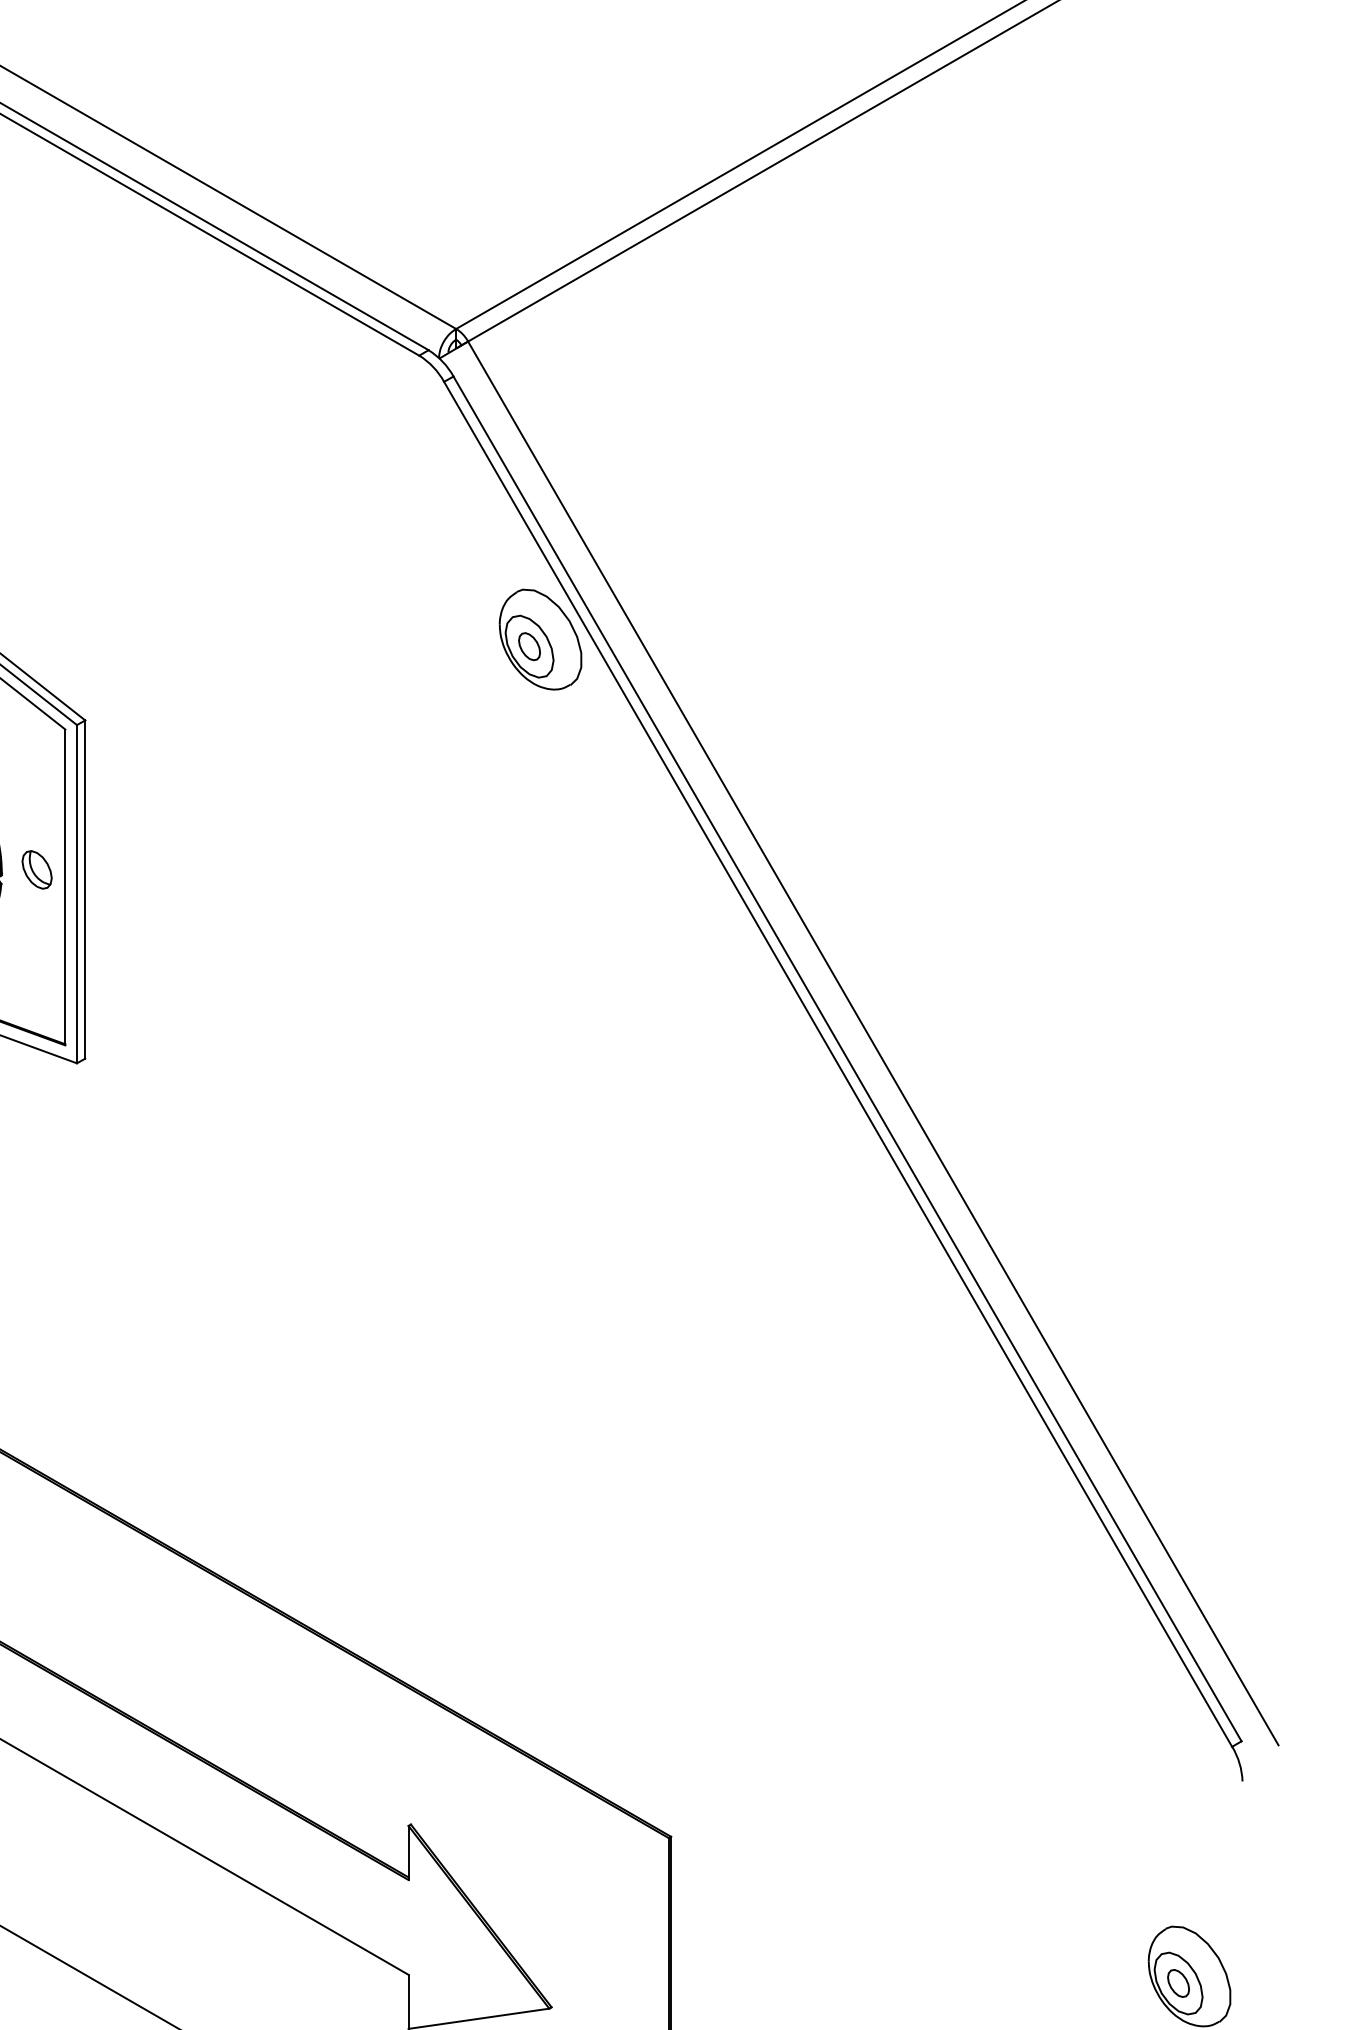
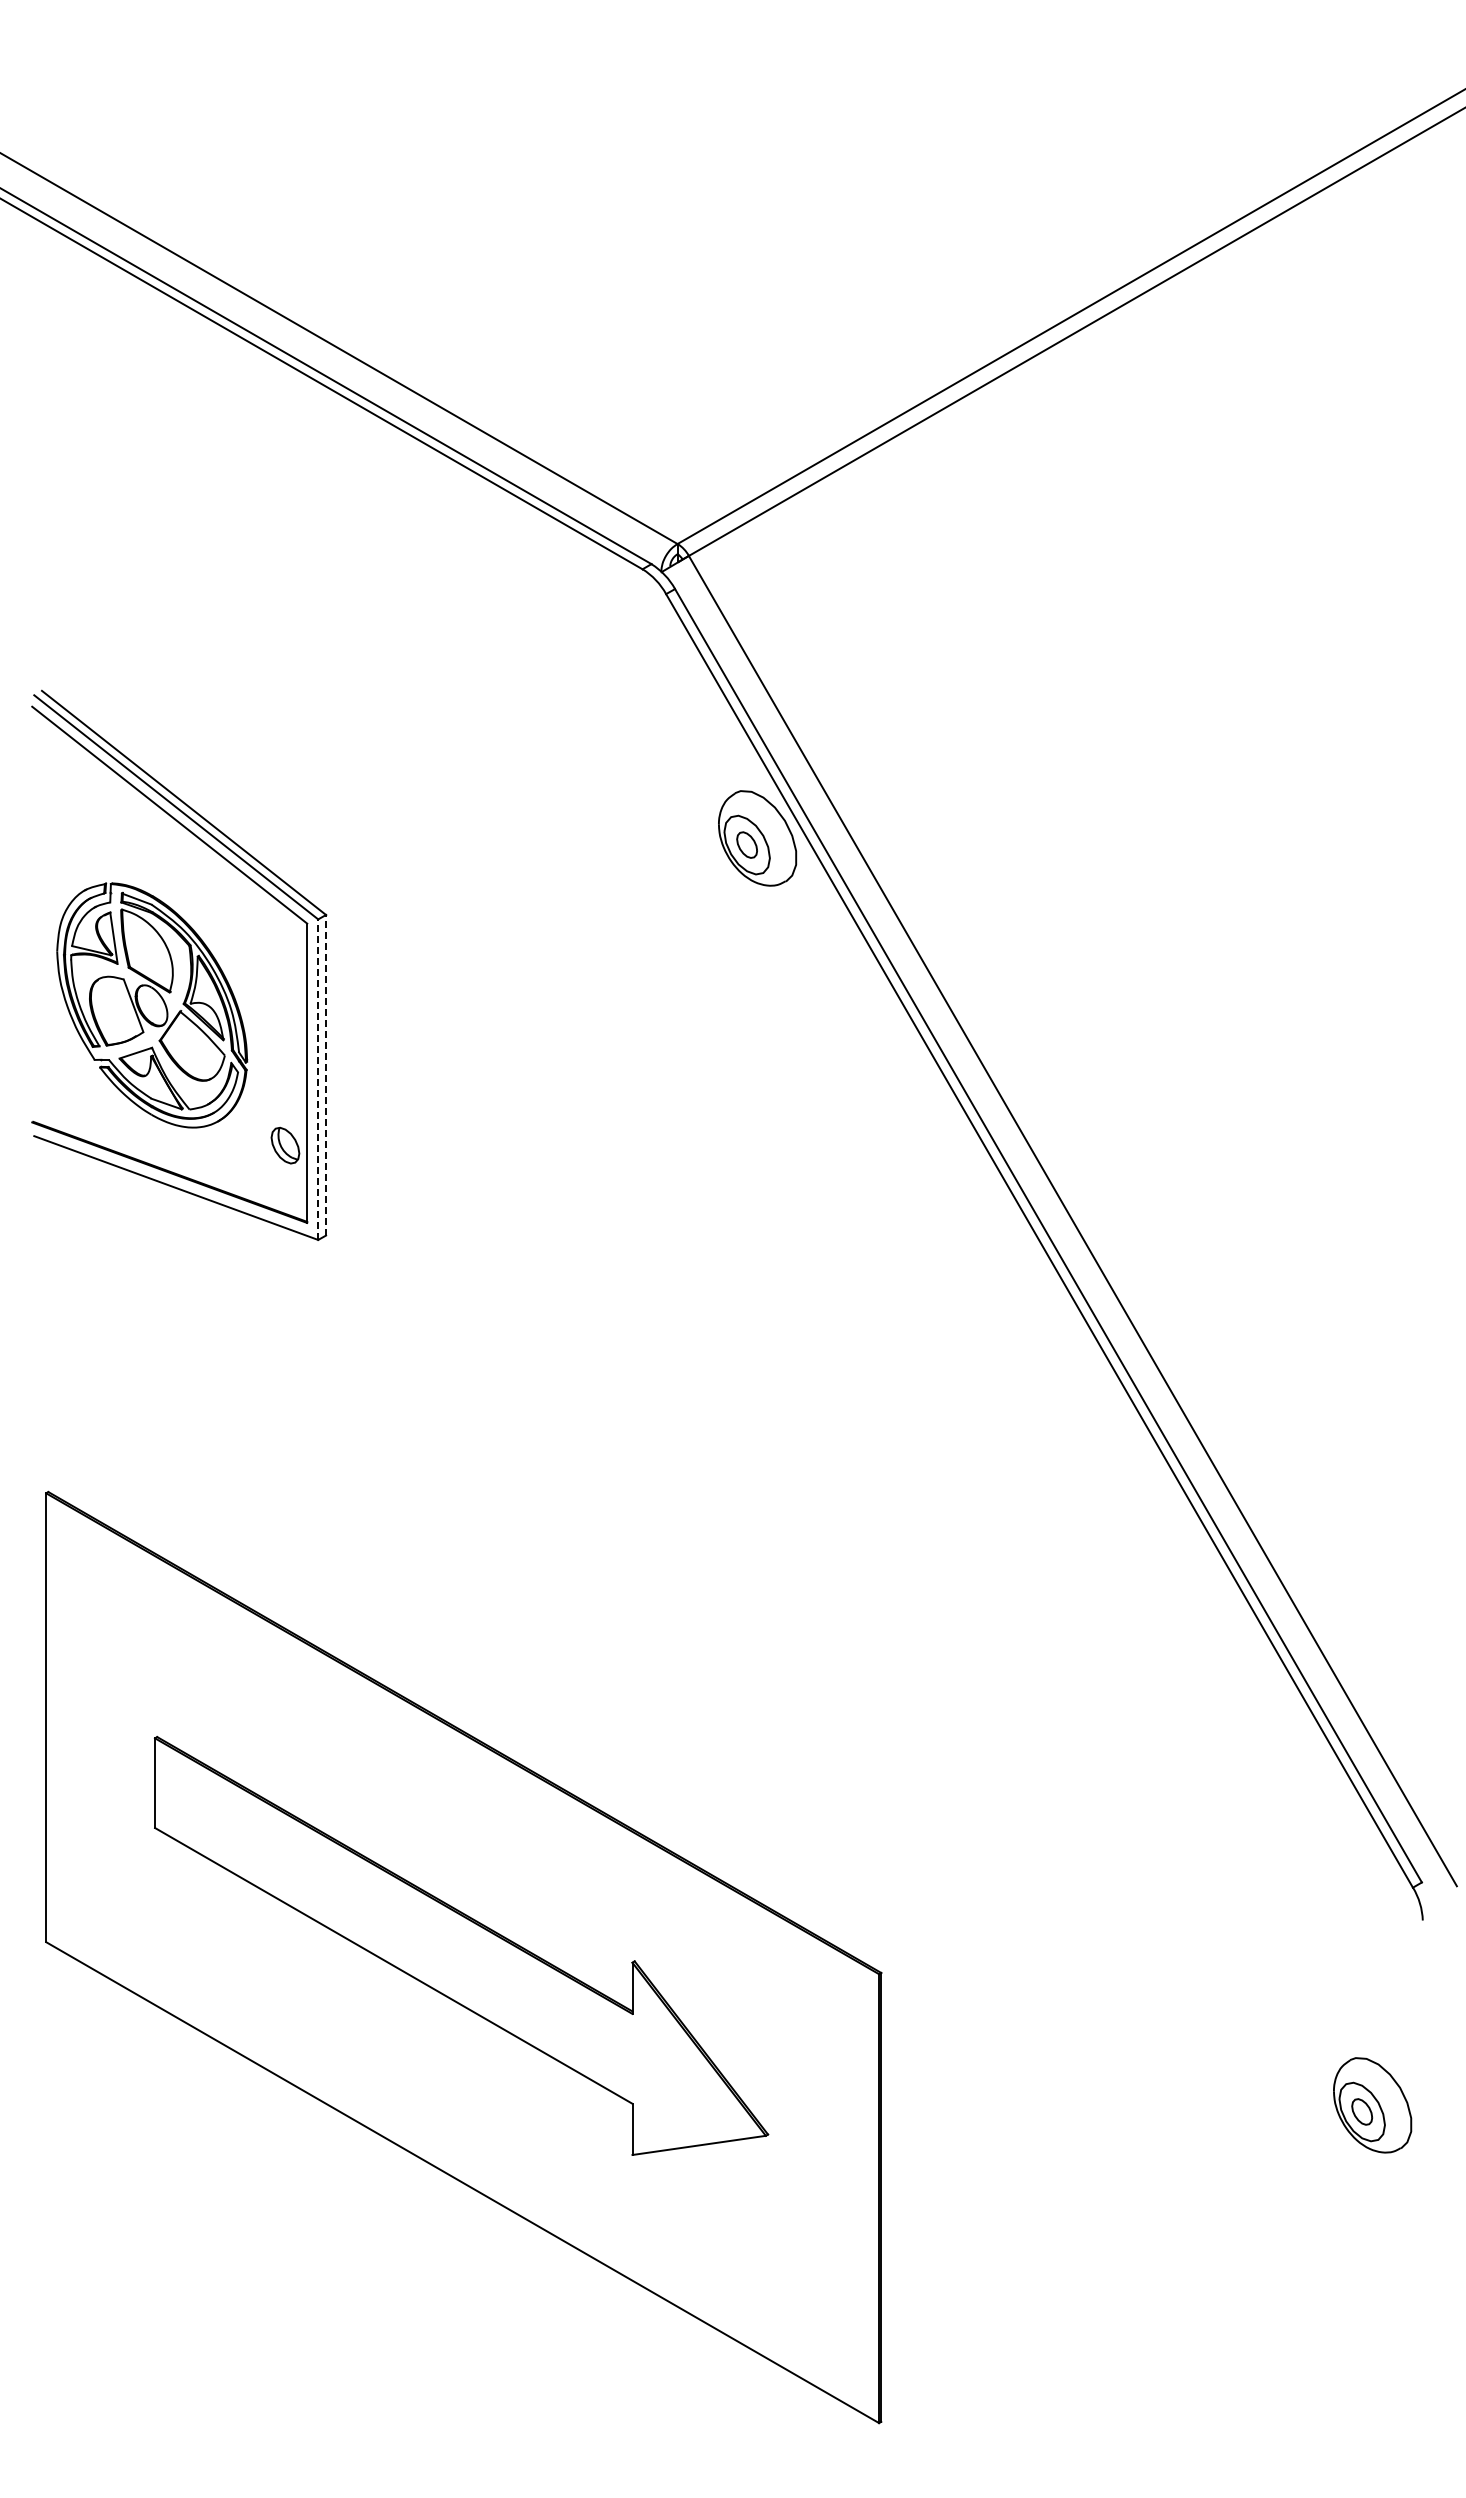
part: (37, 869) -> (285, 1145), moved
line: (85, 888) -> (326, 1074), solid -> dashed
line: (77, 894) -> (318, 1079), solid -> dashed

